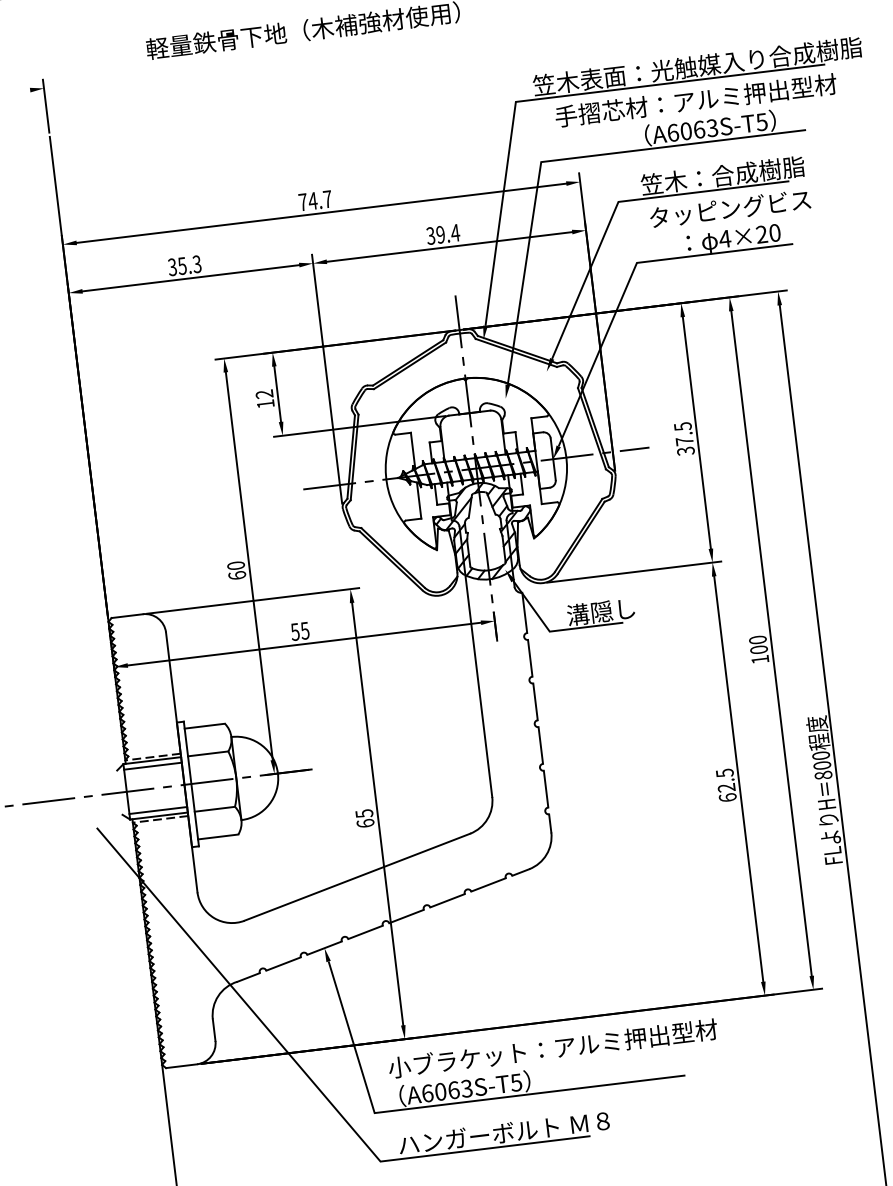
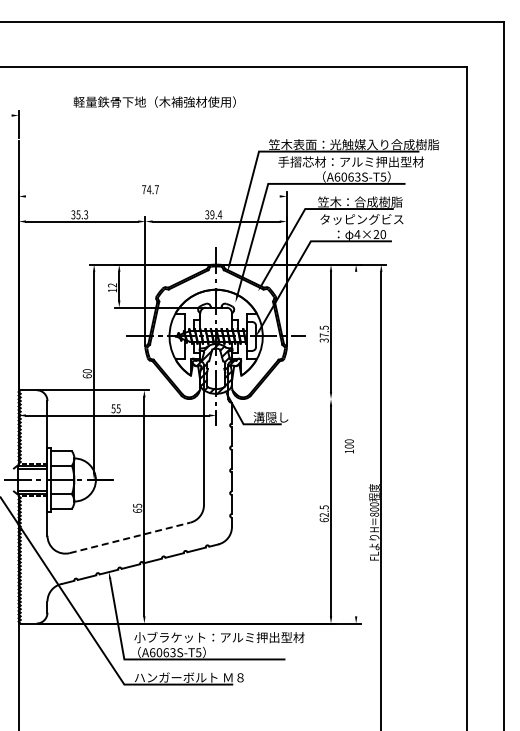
line: (320, 213) -> (152, 196), removed
line: (634, 572) -> (290, 399), removed
line: (772, 642) -> (356, 443), removed
line: (358, 876) -> (130, 537), solid -> dashed

